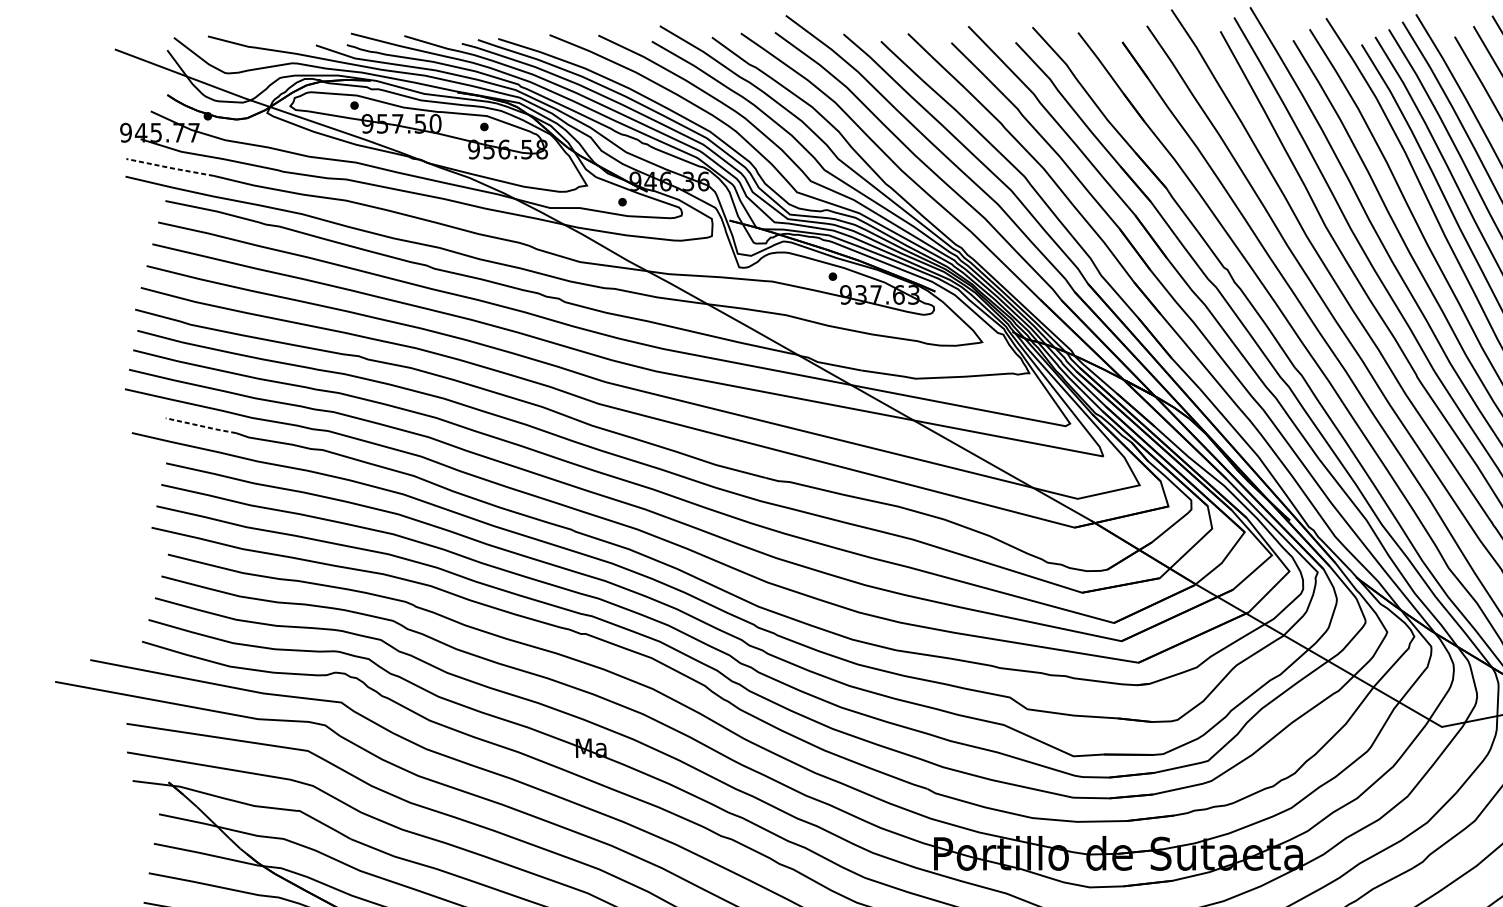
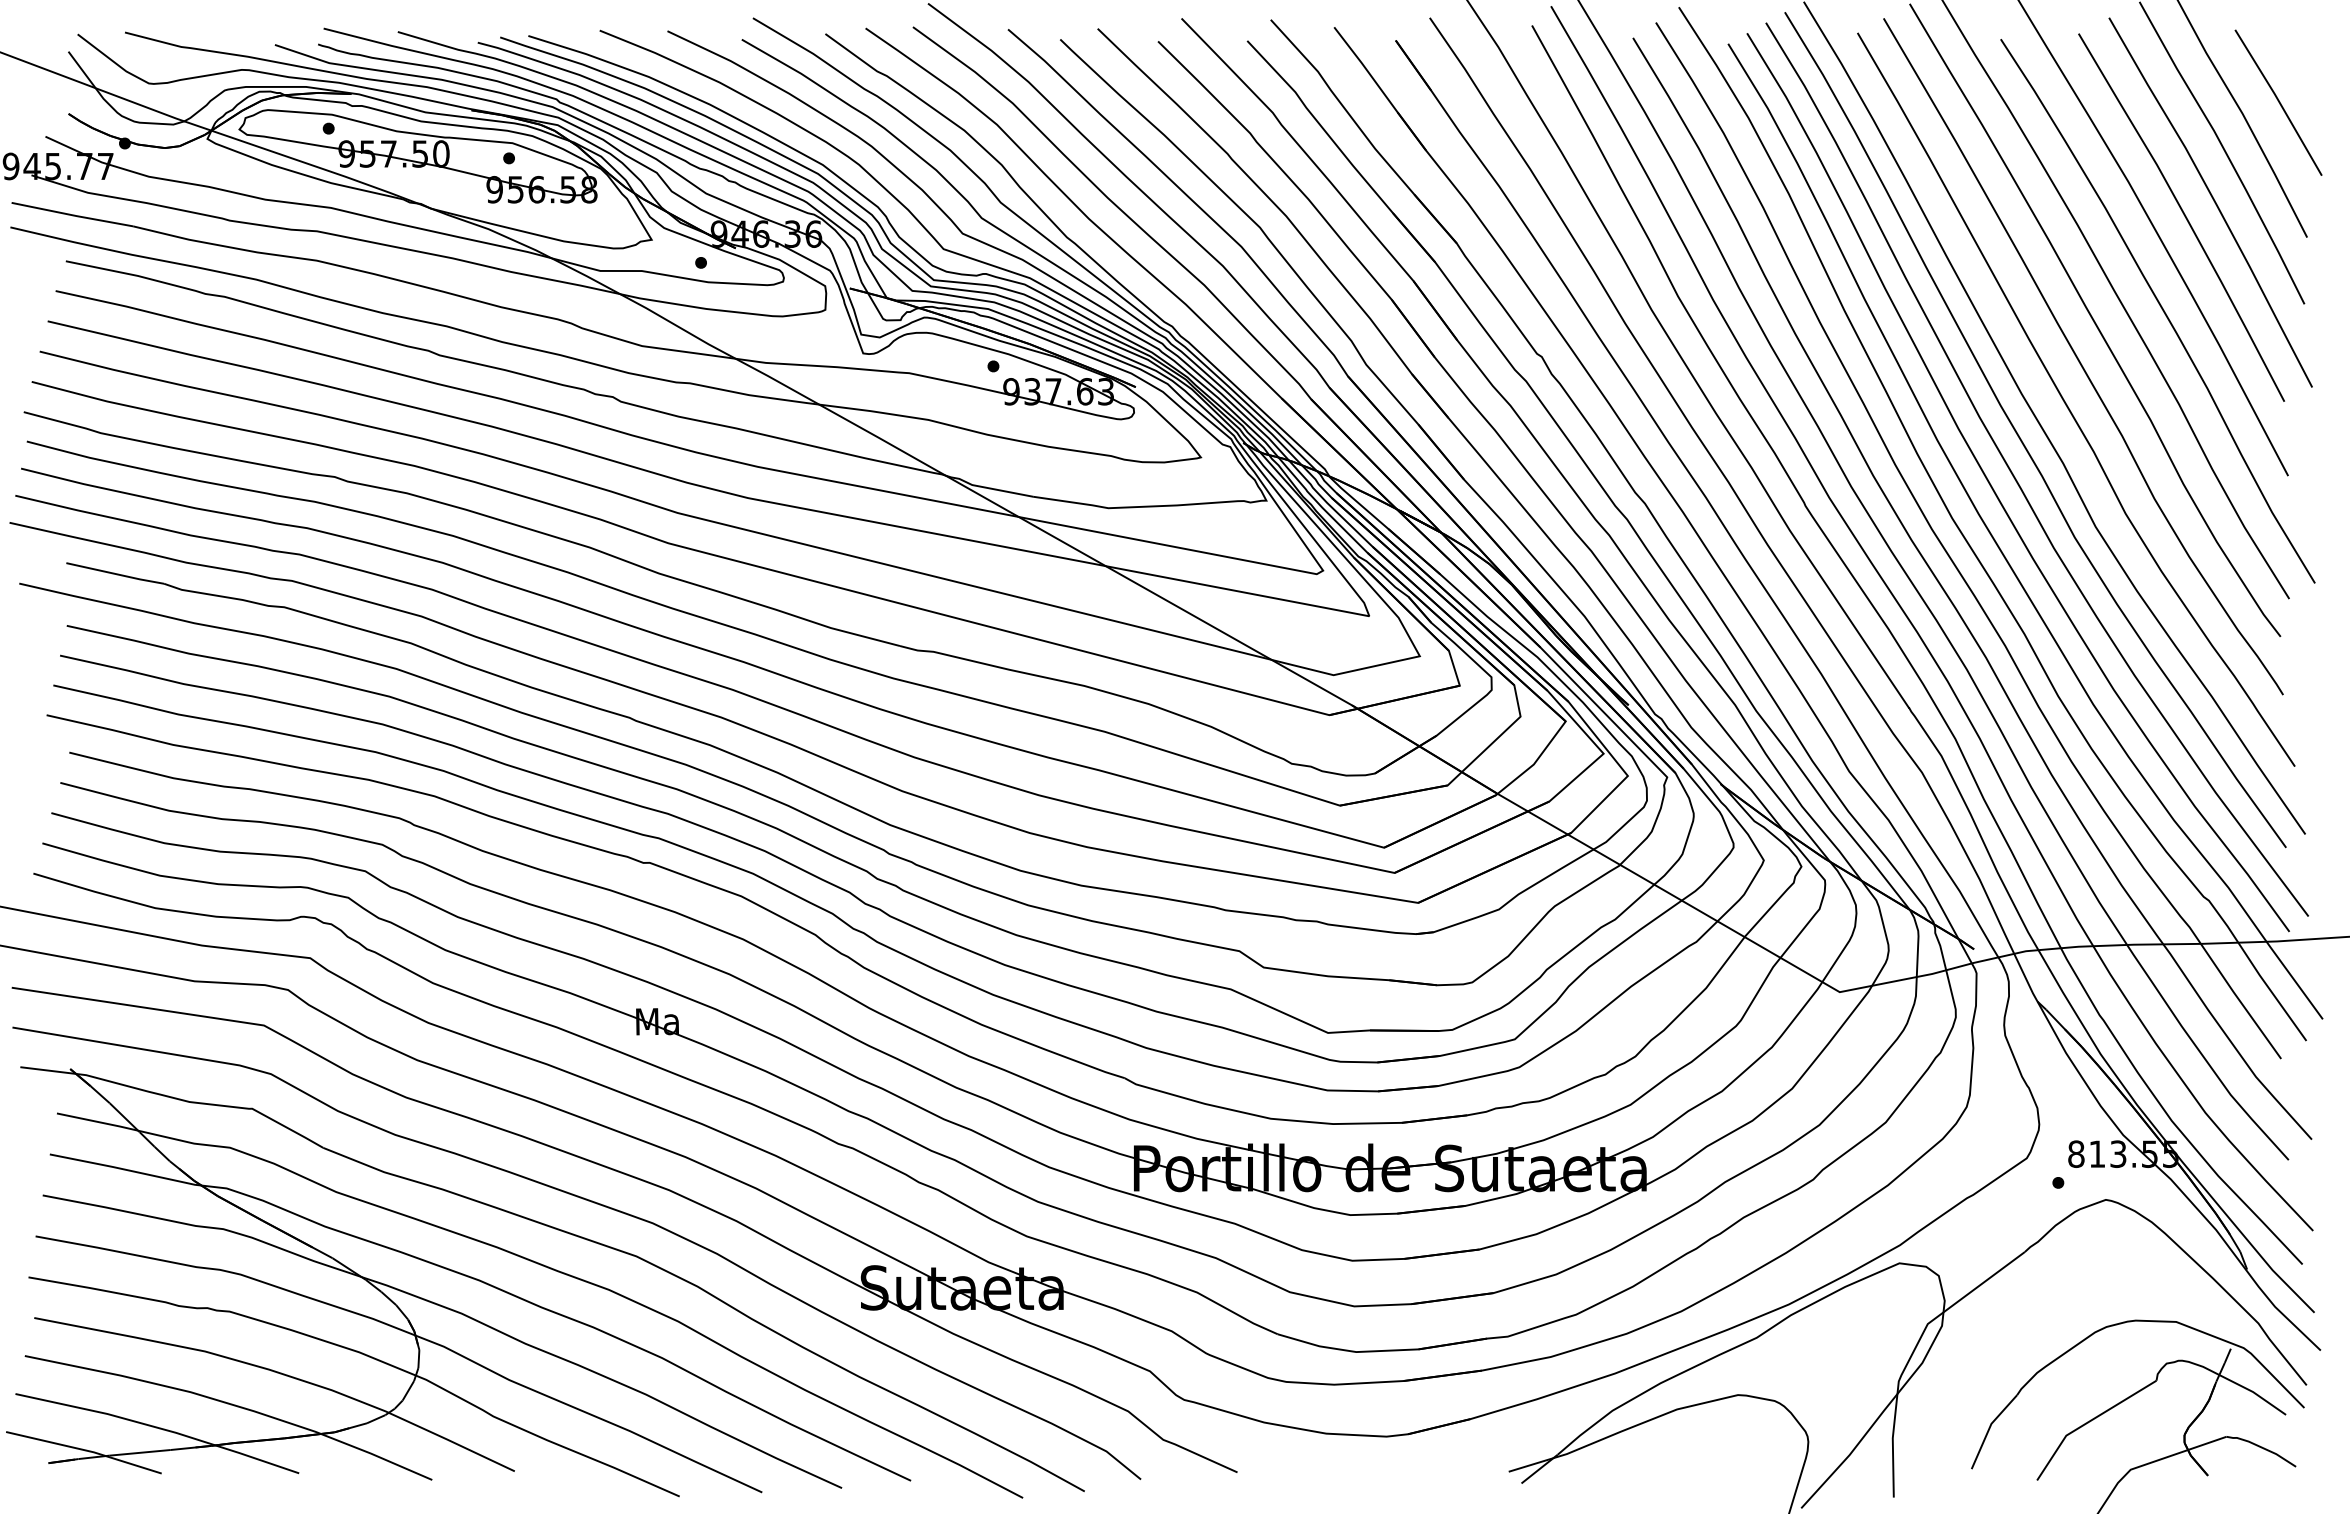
line: (170, 168) -> (72, 215), dashed -> solid
line: (201, 426) -> (115, 574), dashed -> solid

